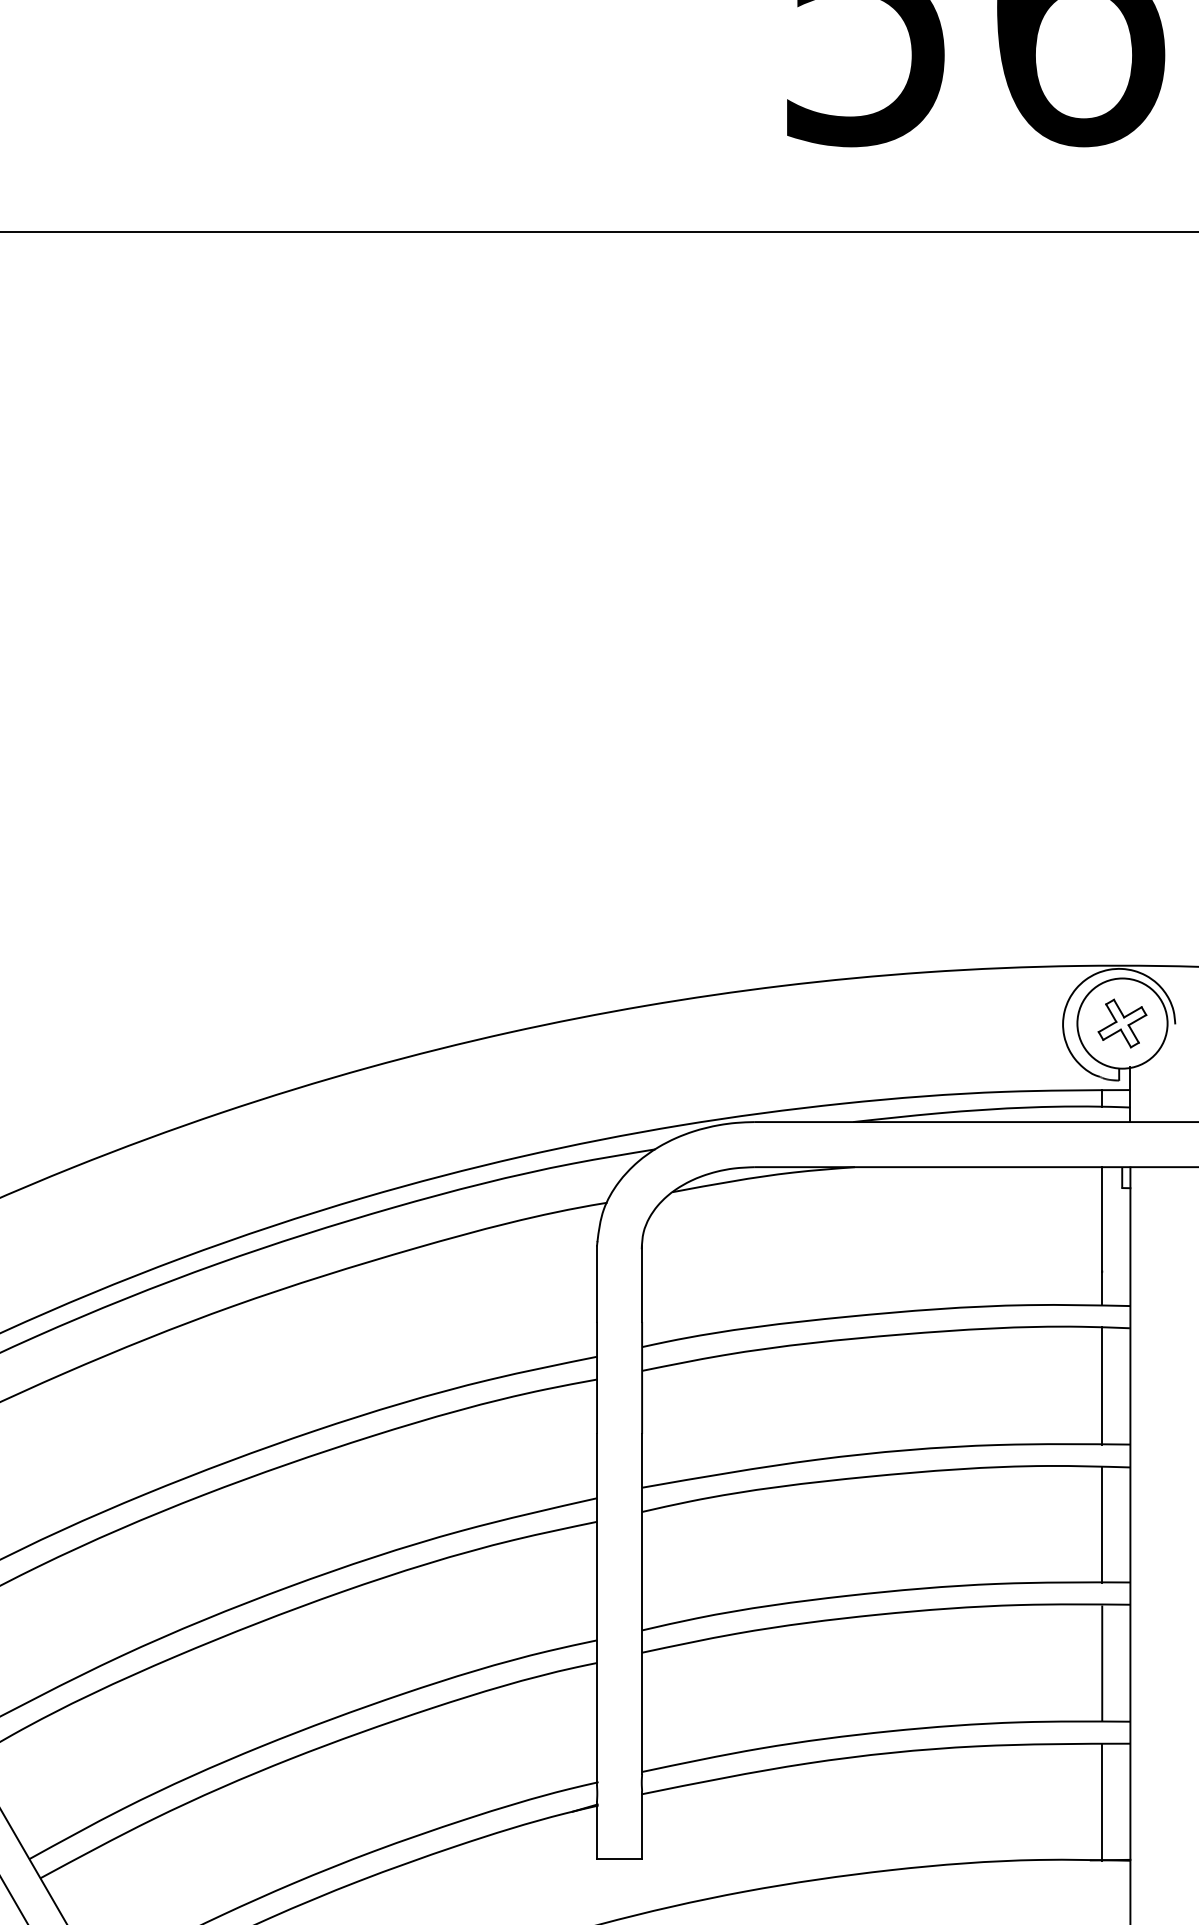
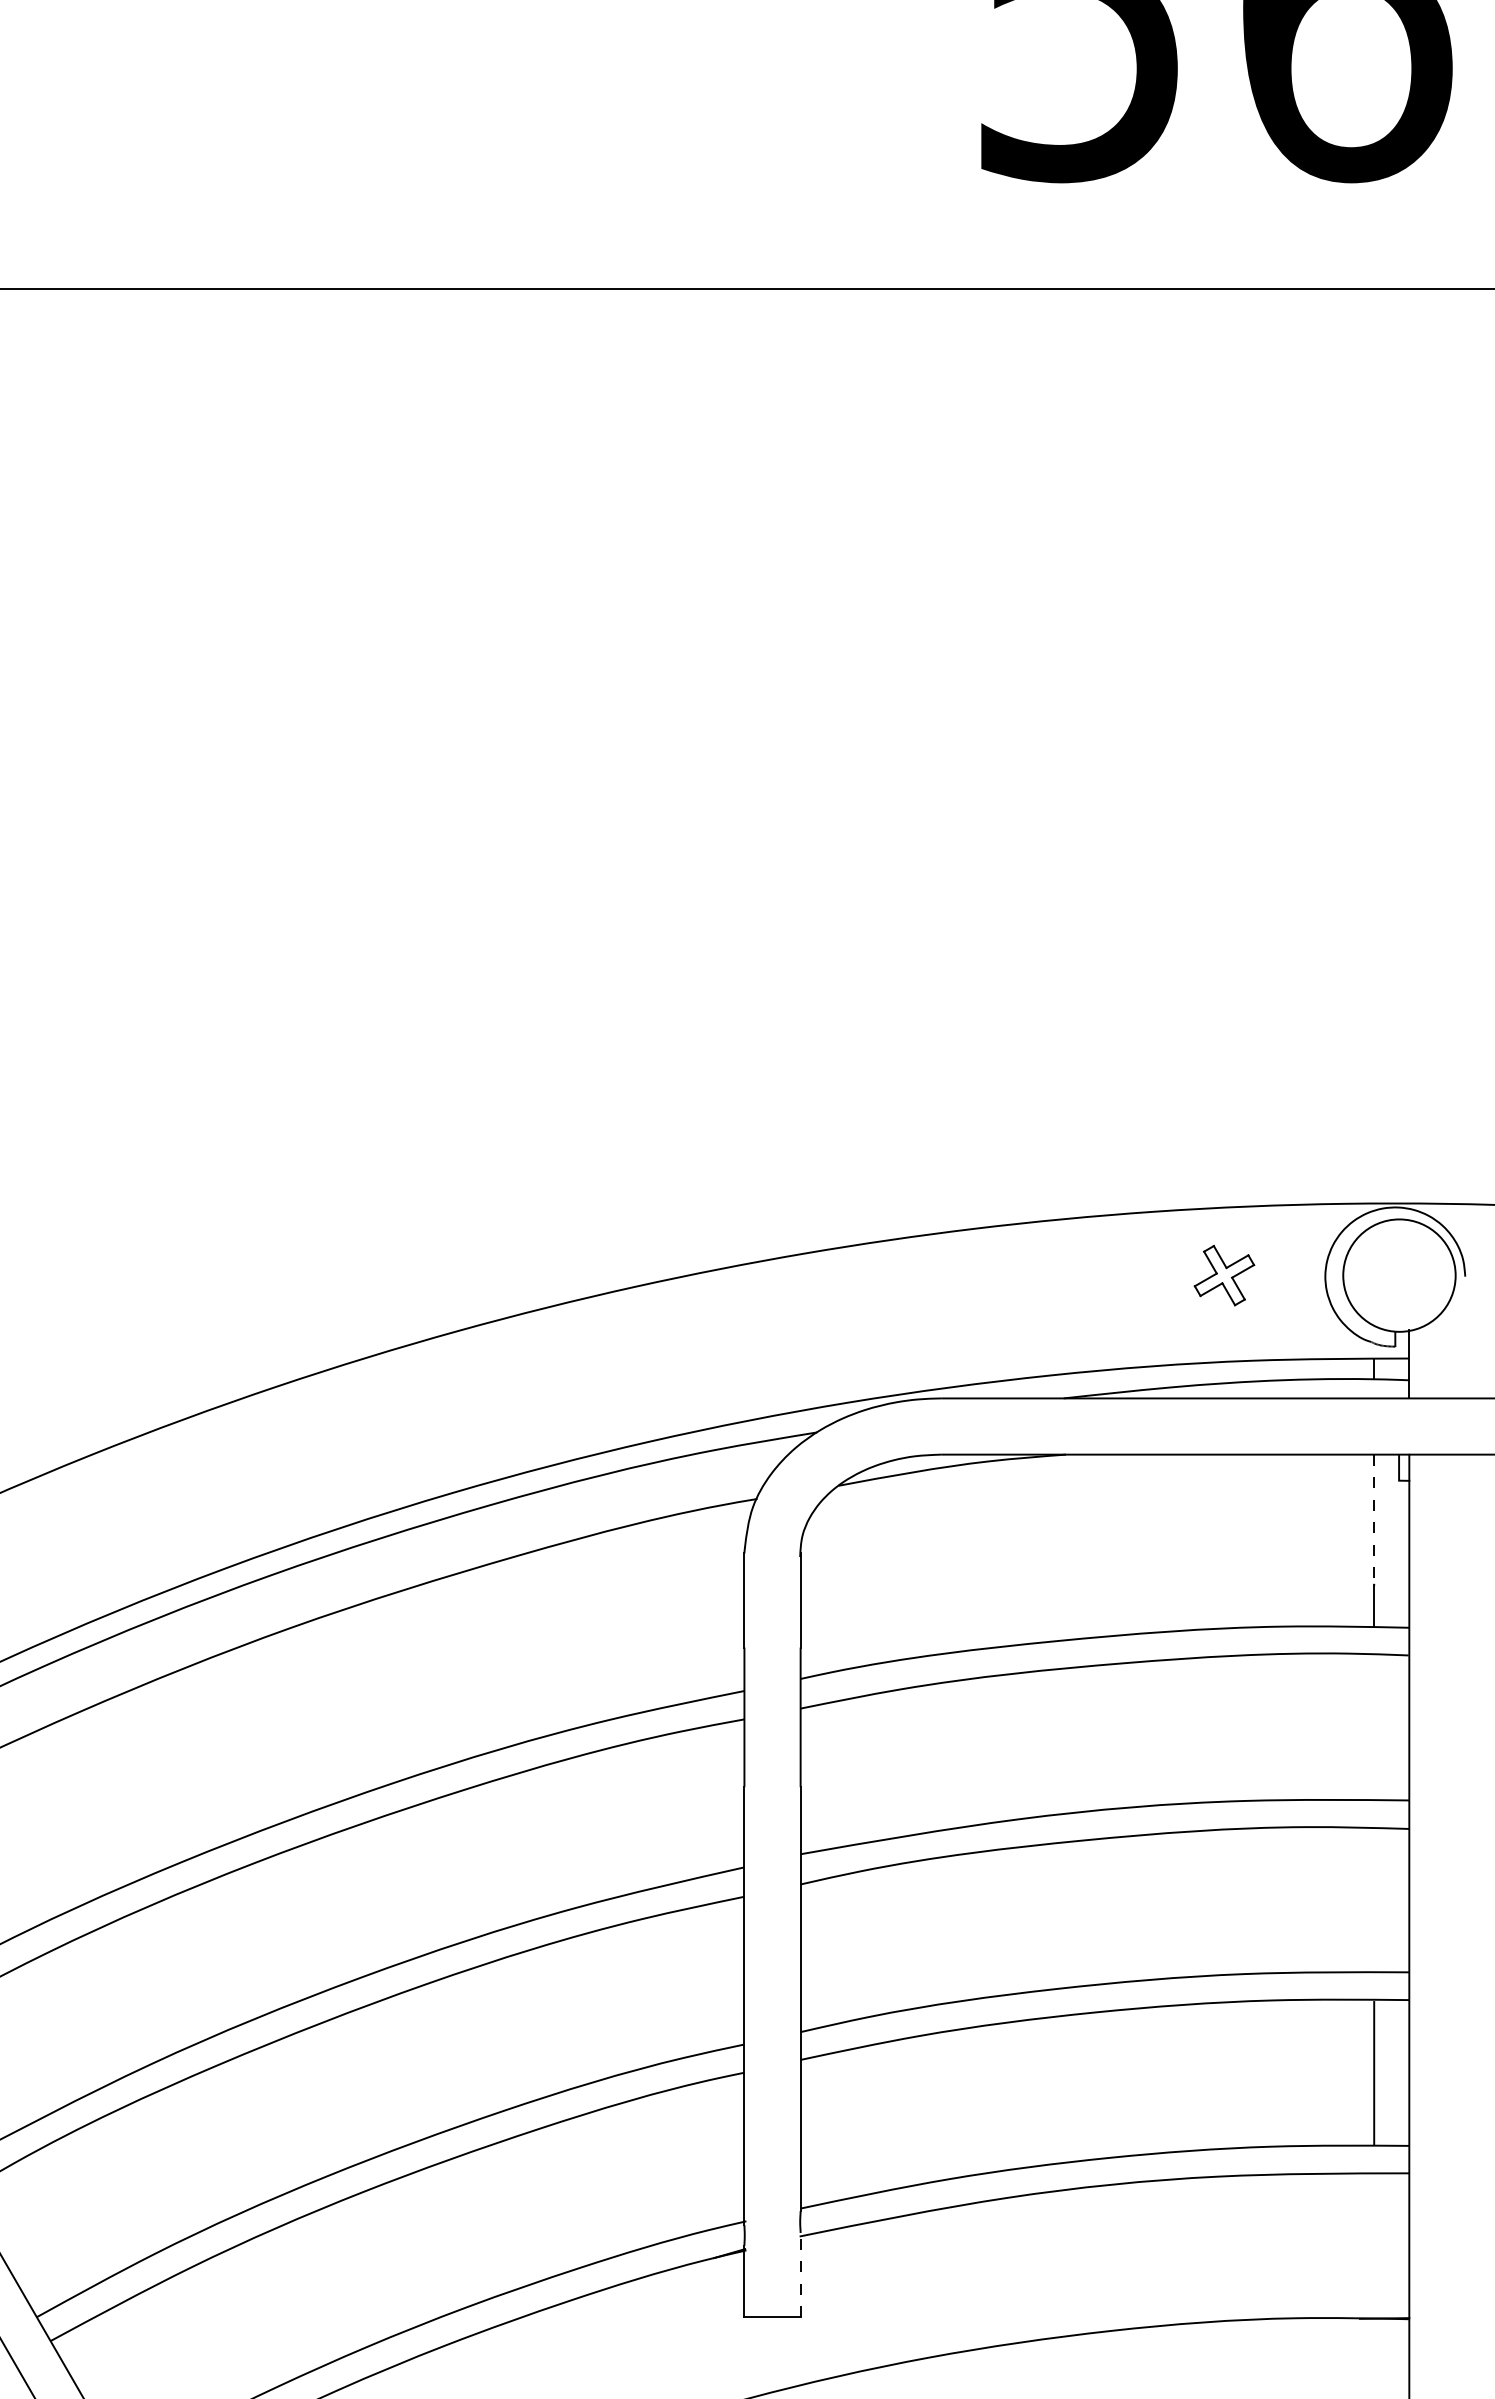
part: (1122, 1023) -> (1224, 1275), moved
line: (1102, 1220) -> (1374, 1520), solid -> dashed
line: (1102, 1386) -> (1374, 1727), removed
line: (1102, 1524) -> (1374, 1900), removed
line: (1102, 1801) -> (1374, 2245), removed
line: (642, 1824) -> (800, 2274), solid -> dashed

